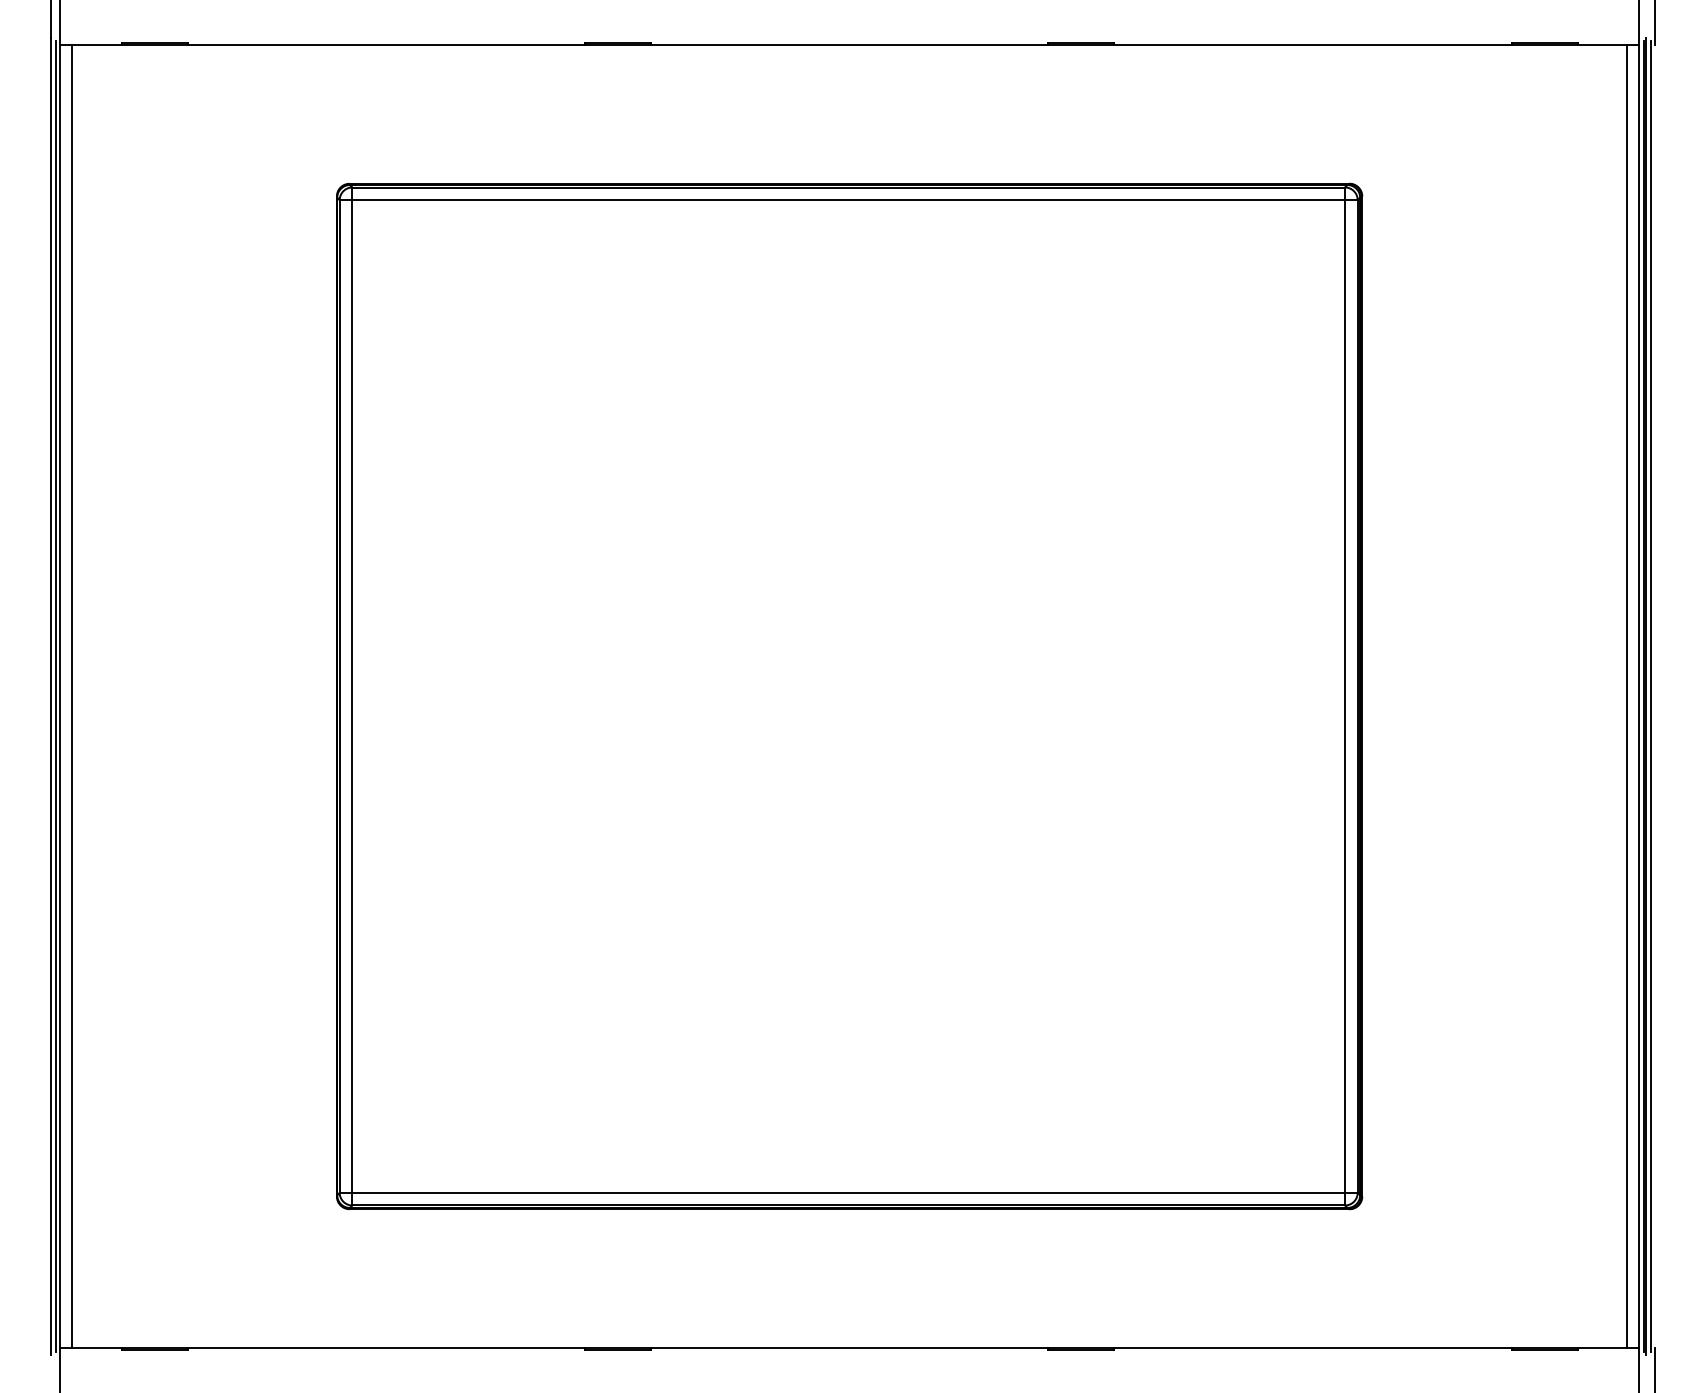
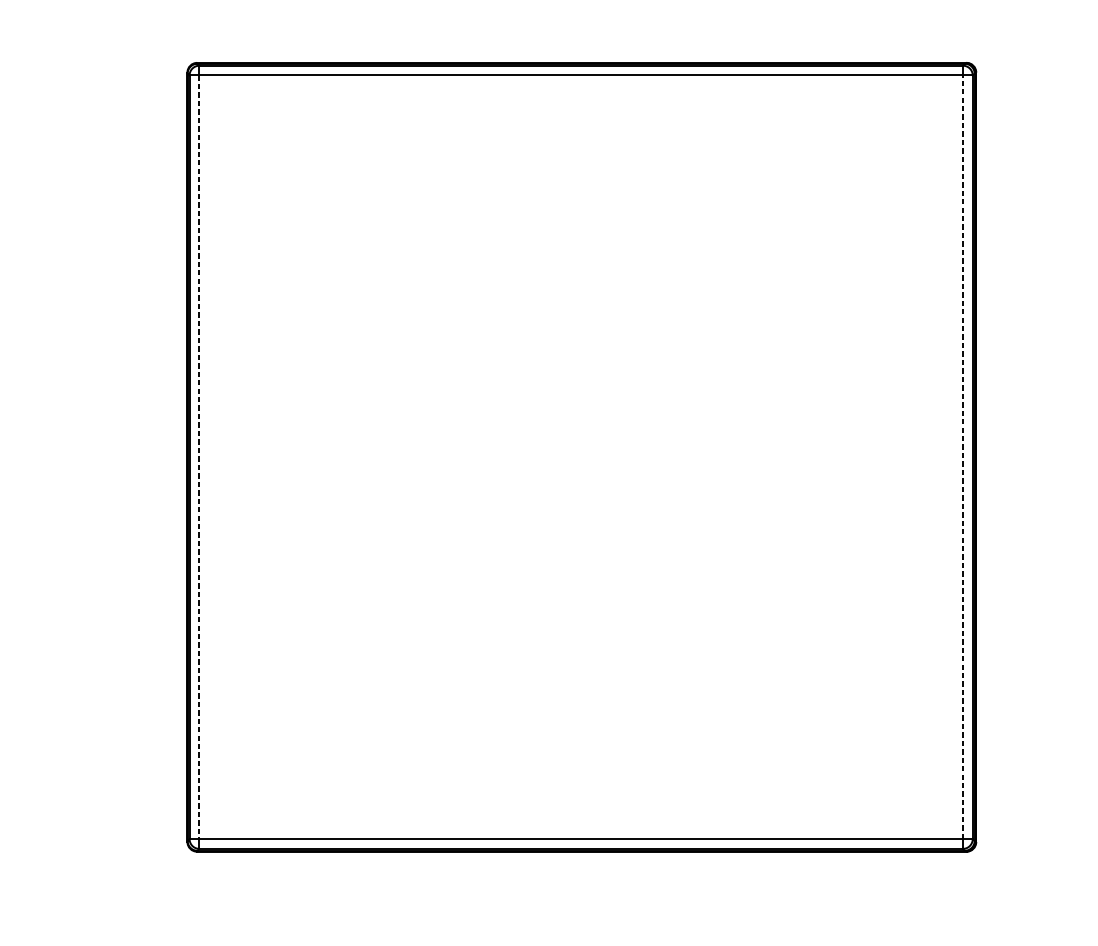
line: (352, 696) -> (199, 457), solid -> dashed
line: (1345, 696) -> (963, 457), solid -> dashed

